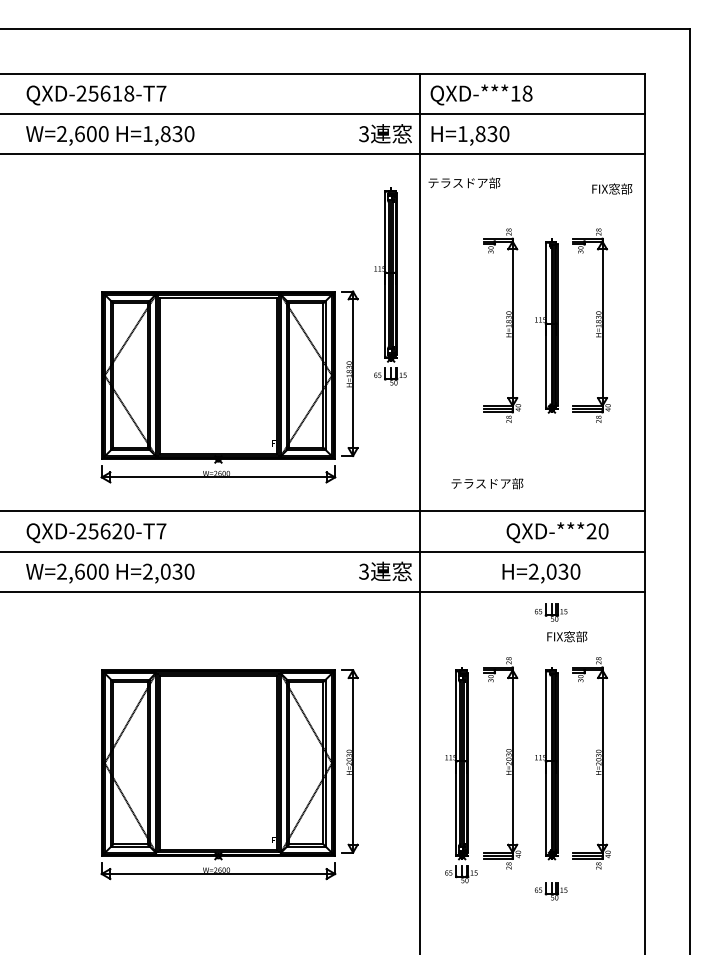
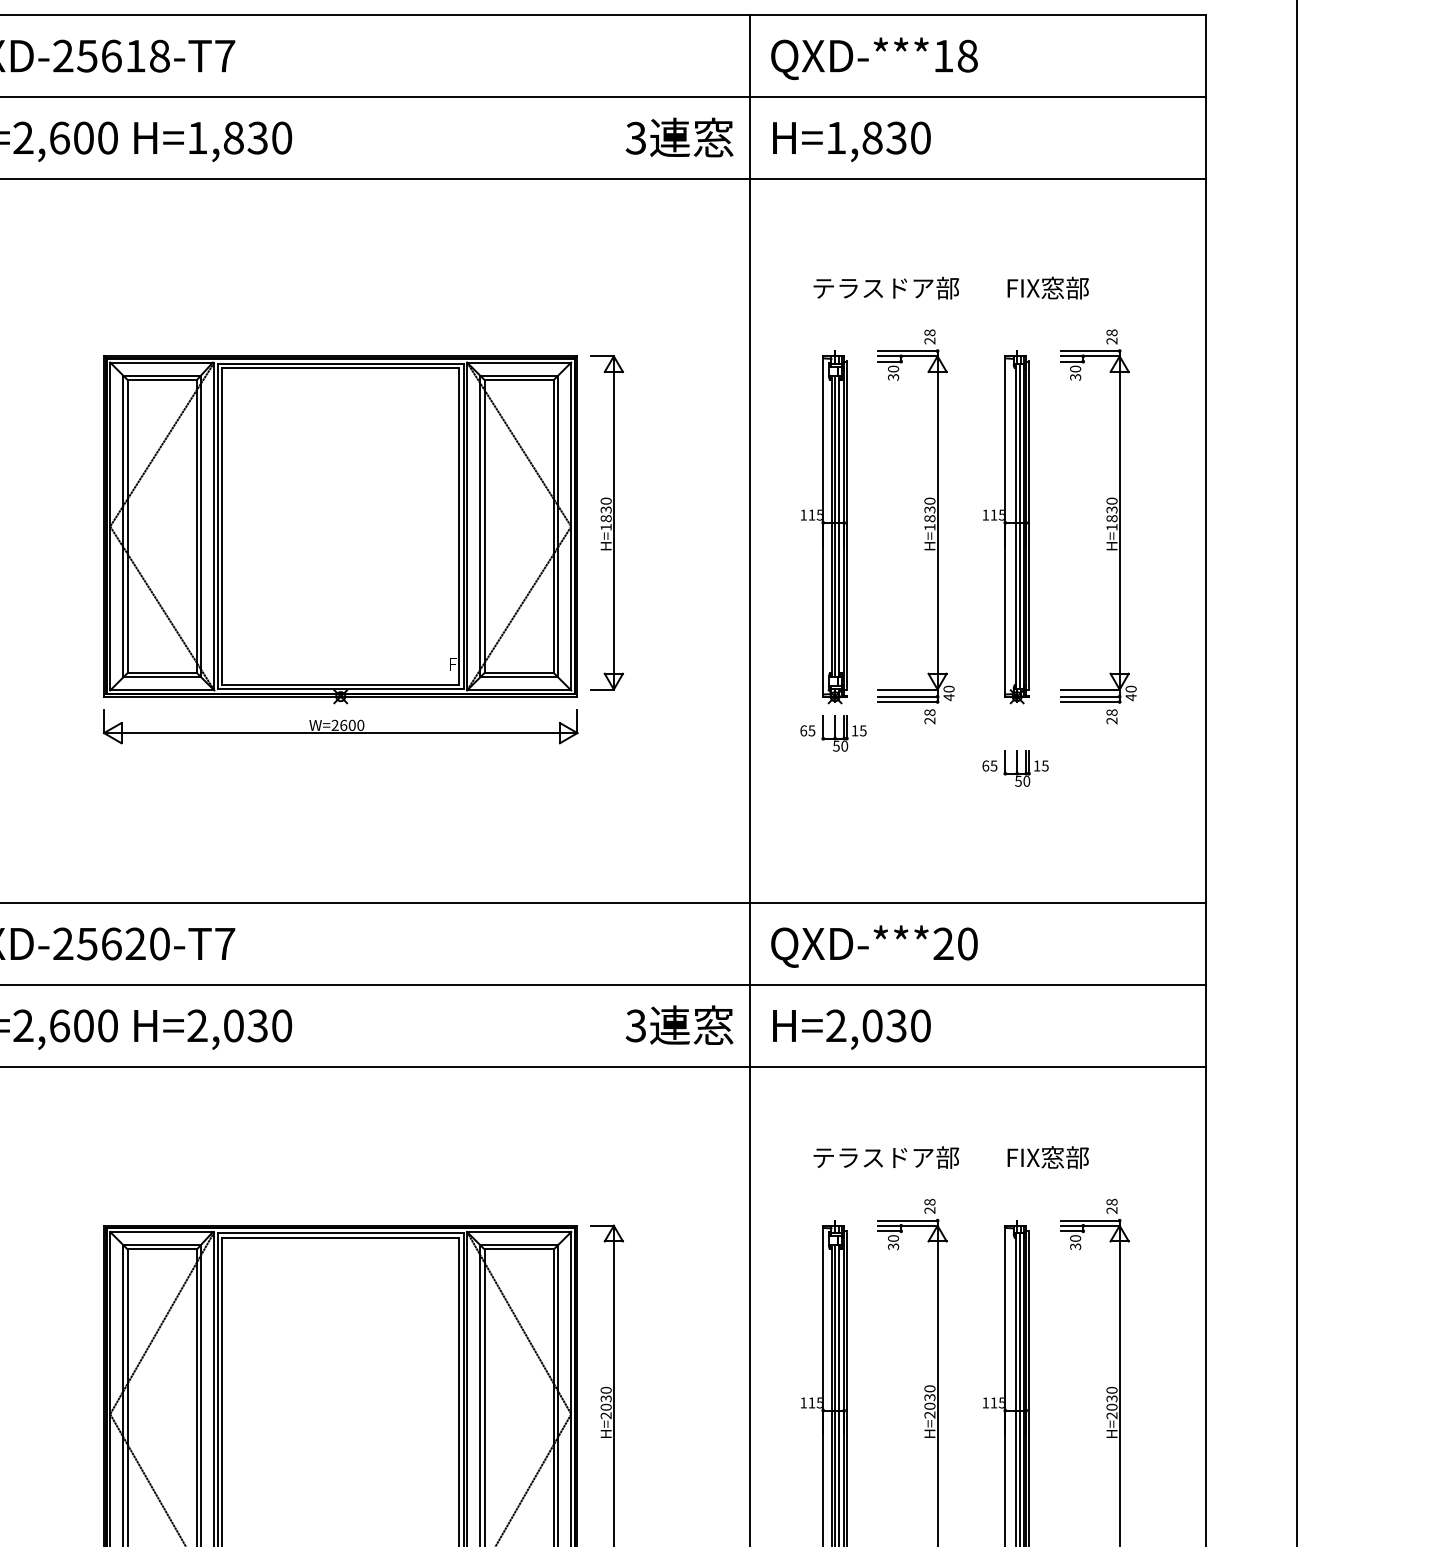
text: (464, 182) -> (886, 287), moved
text: (612, 188) -> (1048, 287), moved
part: (390, 286) -> (833, 550), moved
part: (229, 386) -> (363, 548), moved
text: (487, 483) -> (886, 1157), moved
text: (557, 532) -> (874, 946), moved
text: (541, 573) -> (851, 1029), moved
part: (551, 612) -> (1016, 767), moved

